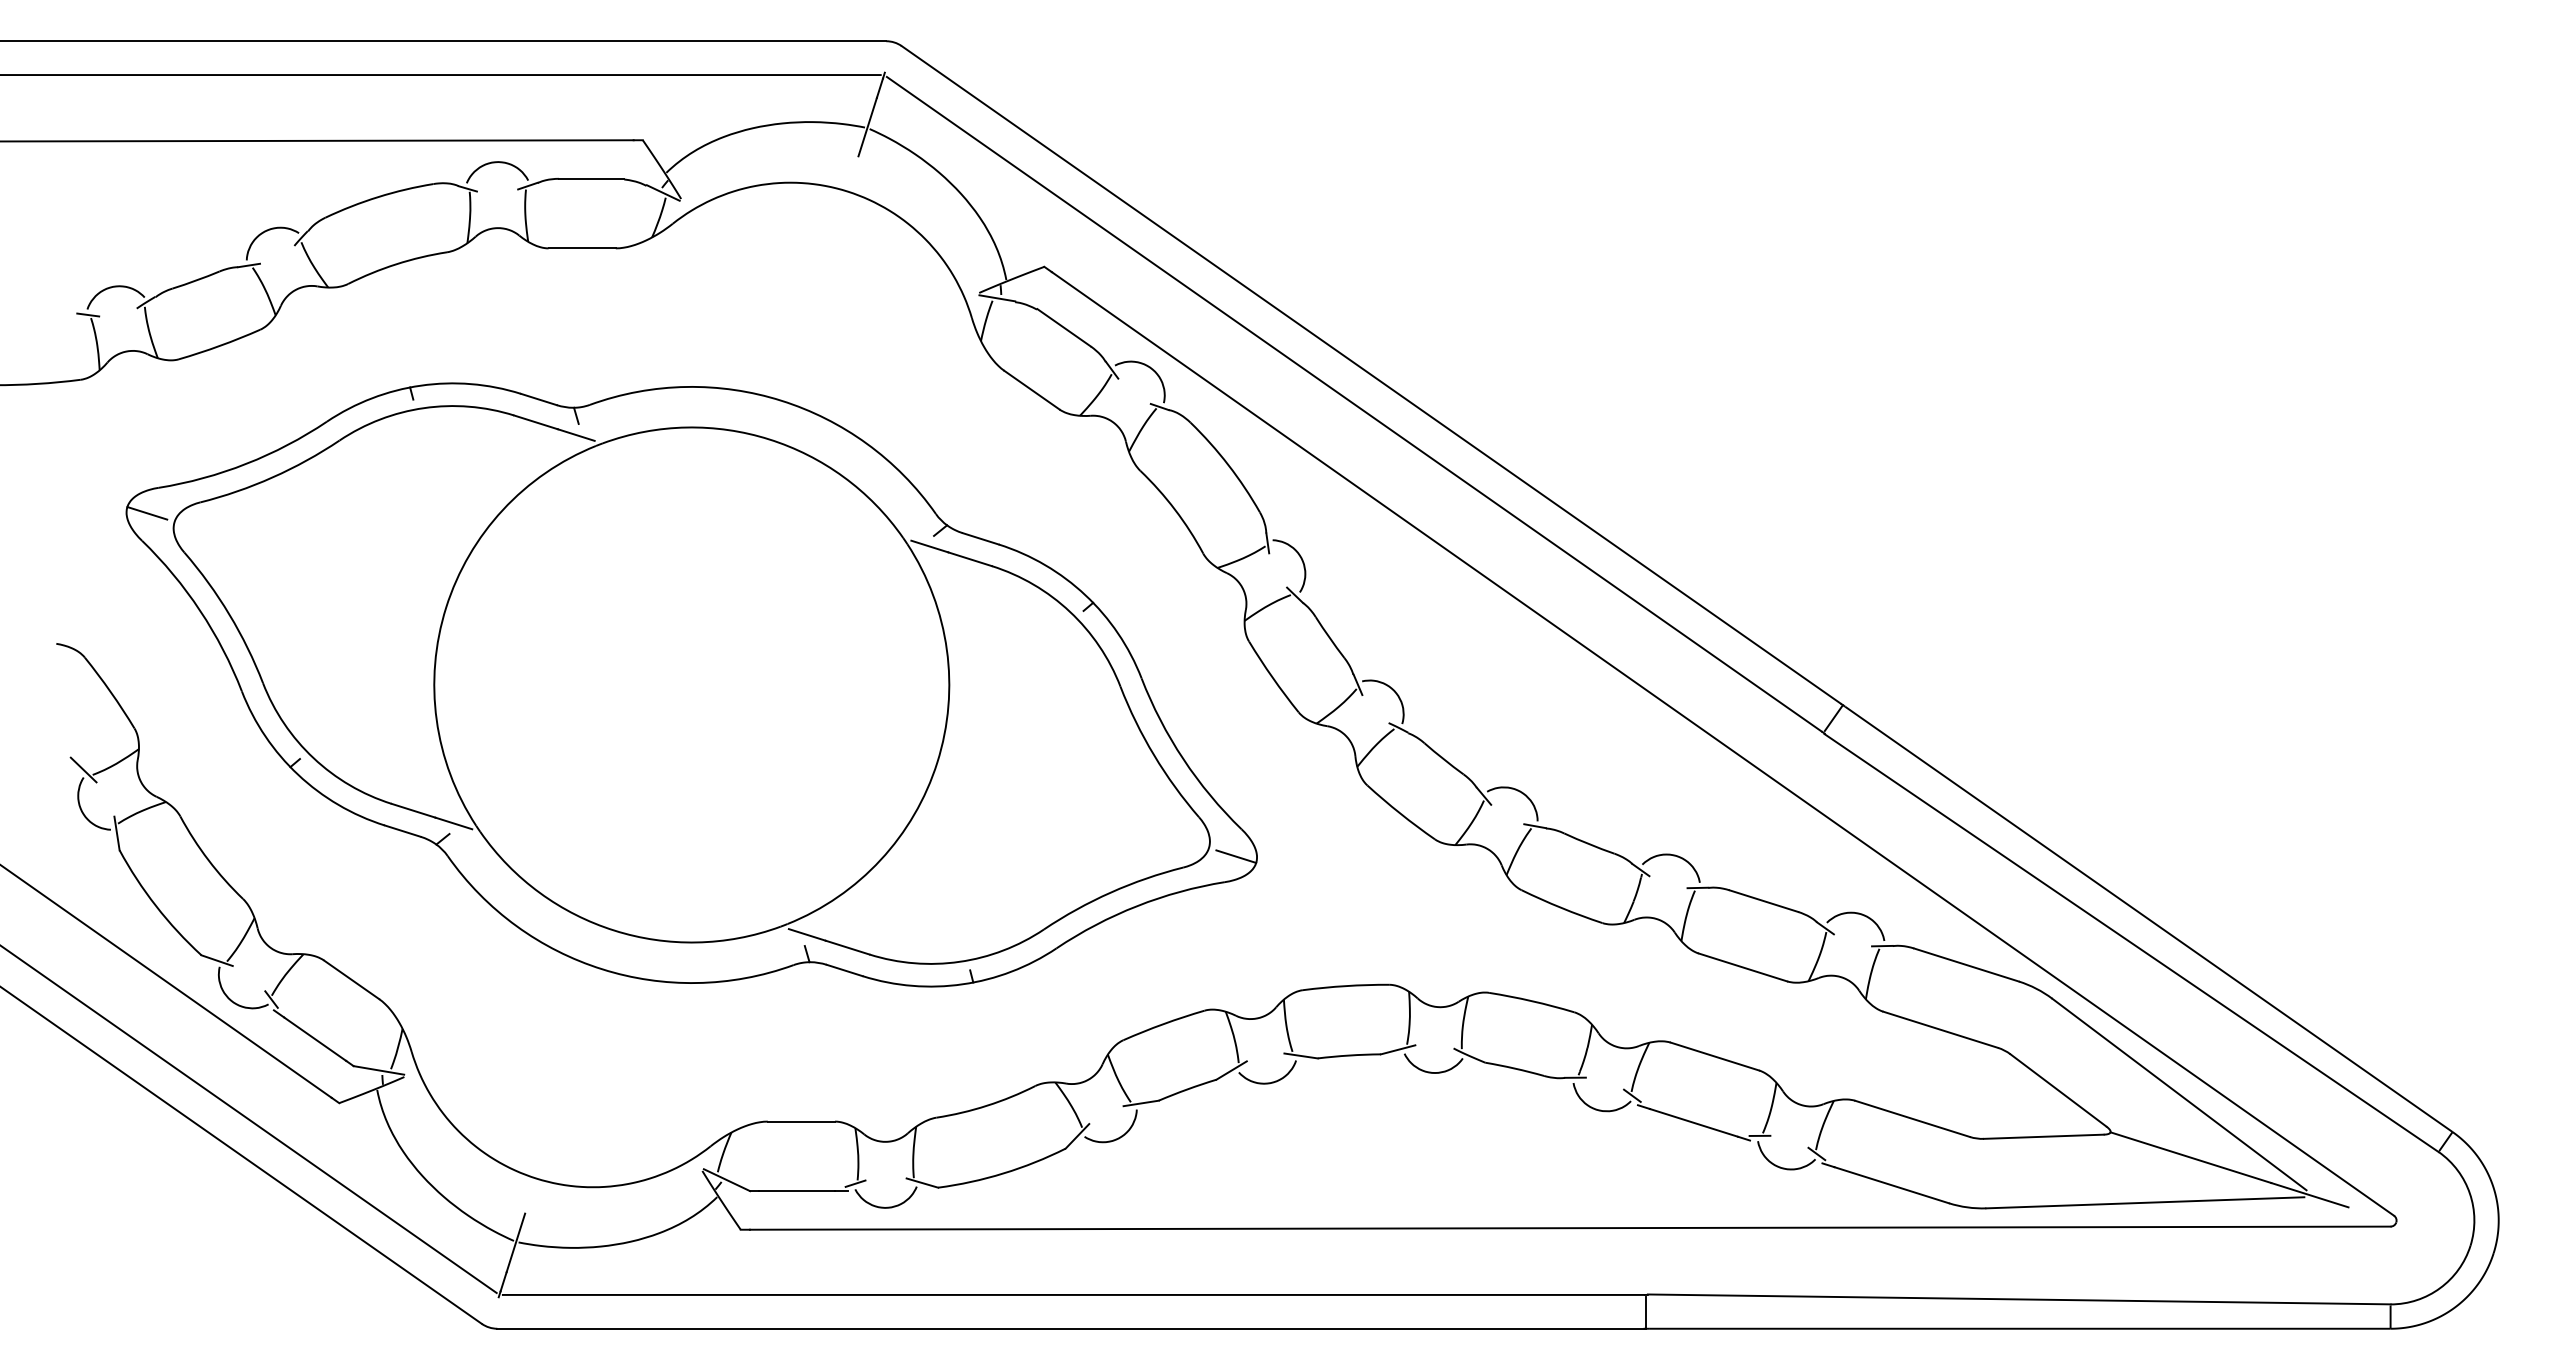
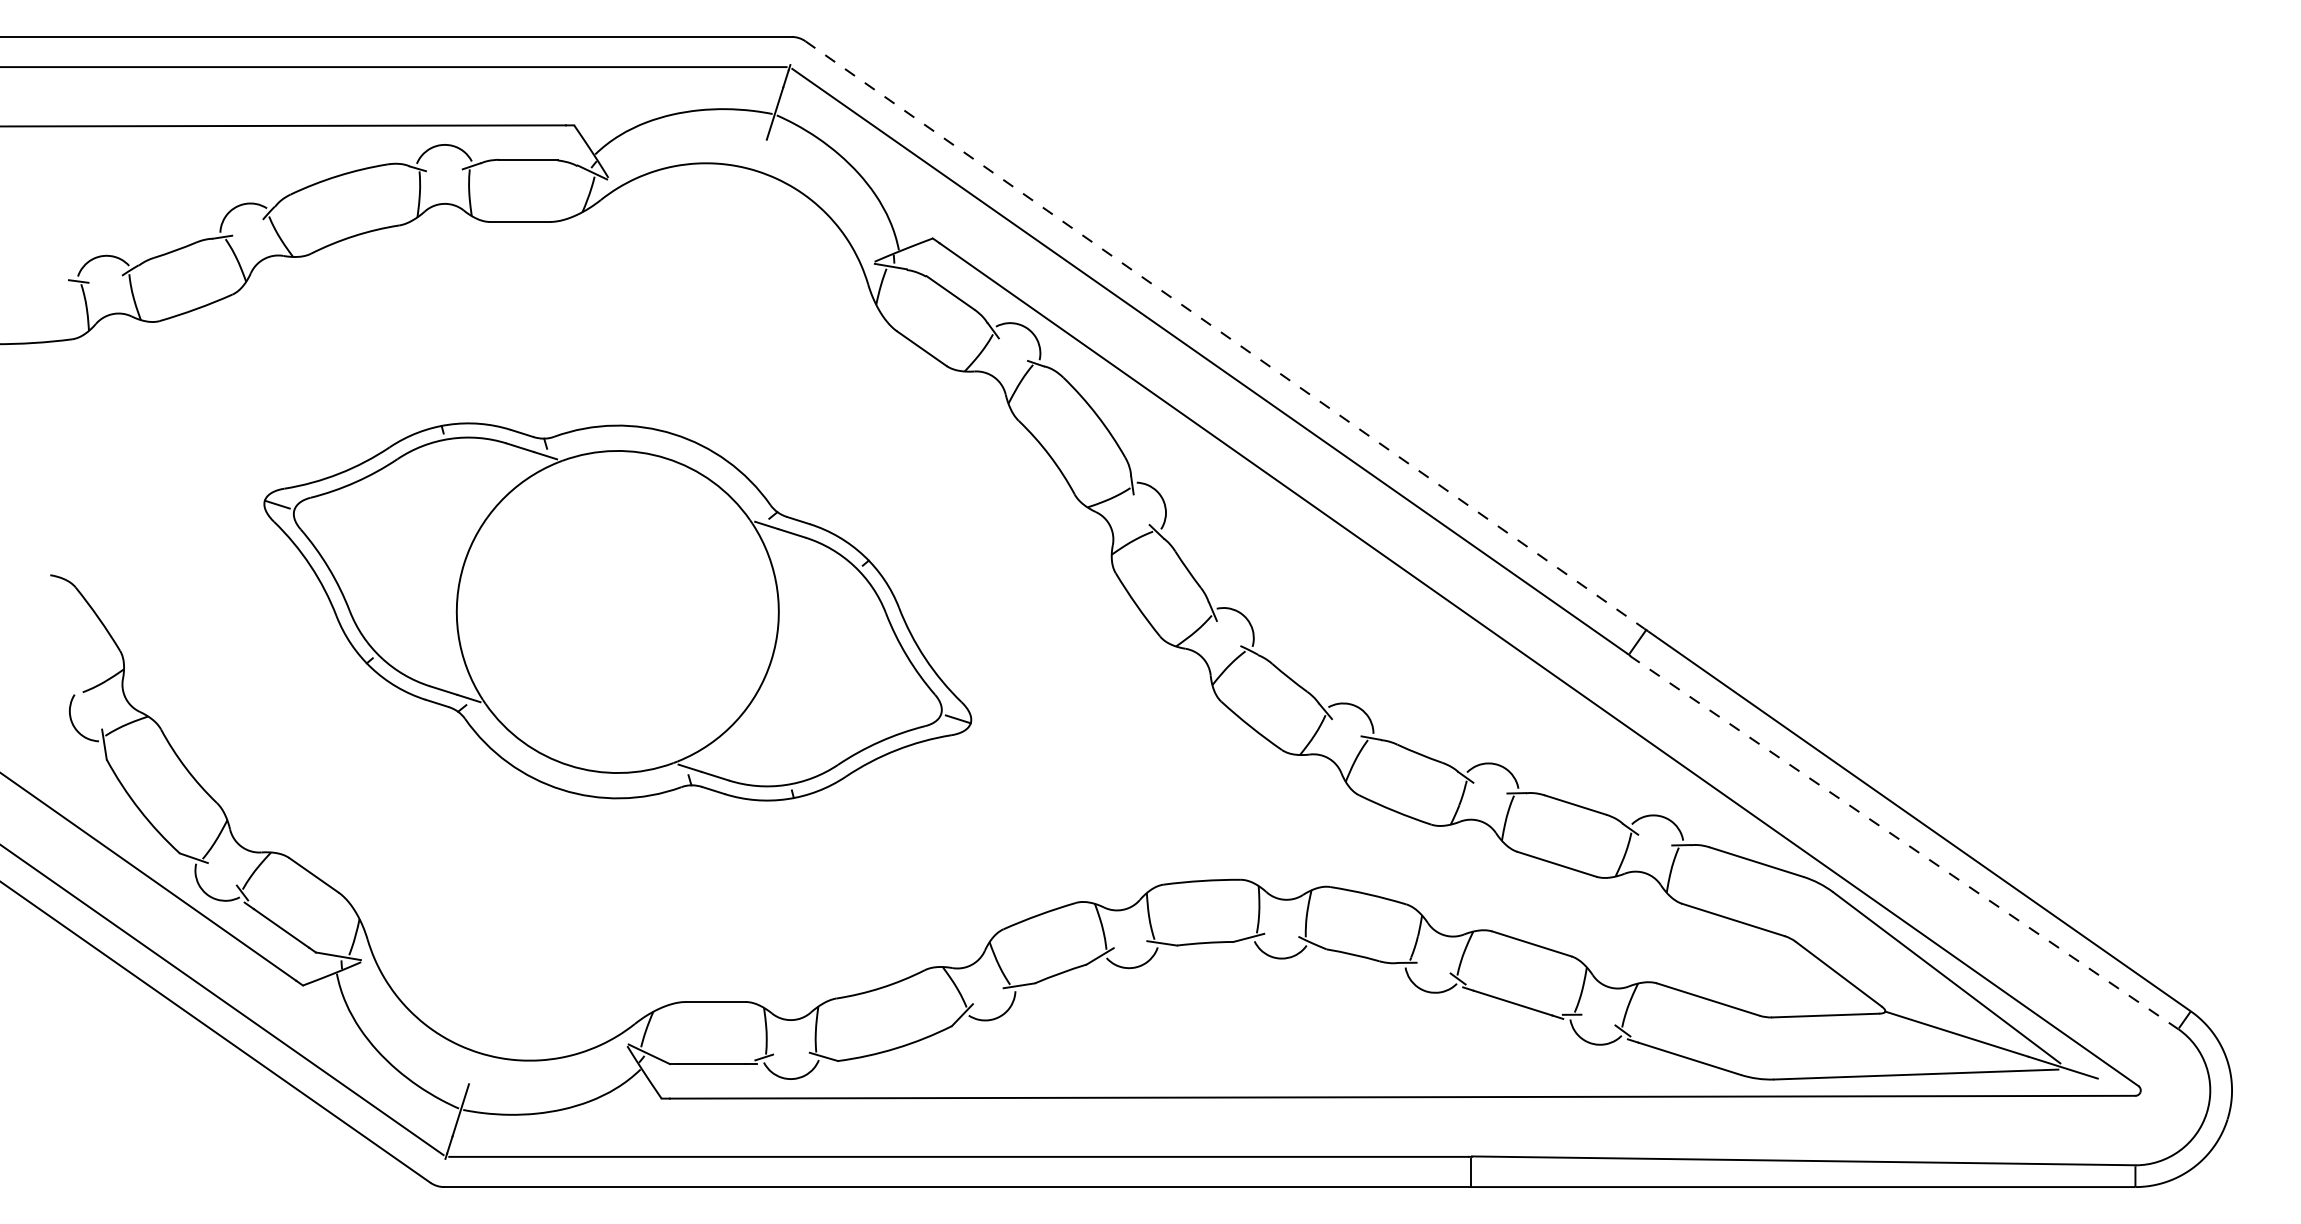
line: (1371, 375) -> (1225, 335), solid -> dashed
part: (691, 684) -> (617, 611), size x0.7
line: (83, 769) -> (74, 687), removed
line: (2131, 943) -> (1903, 842), solid -> dashed

